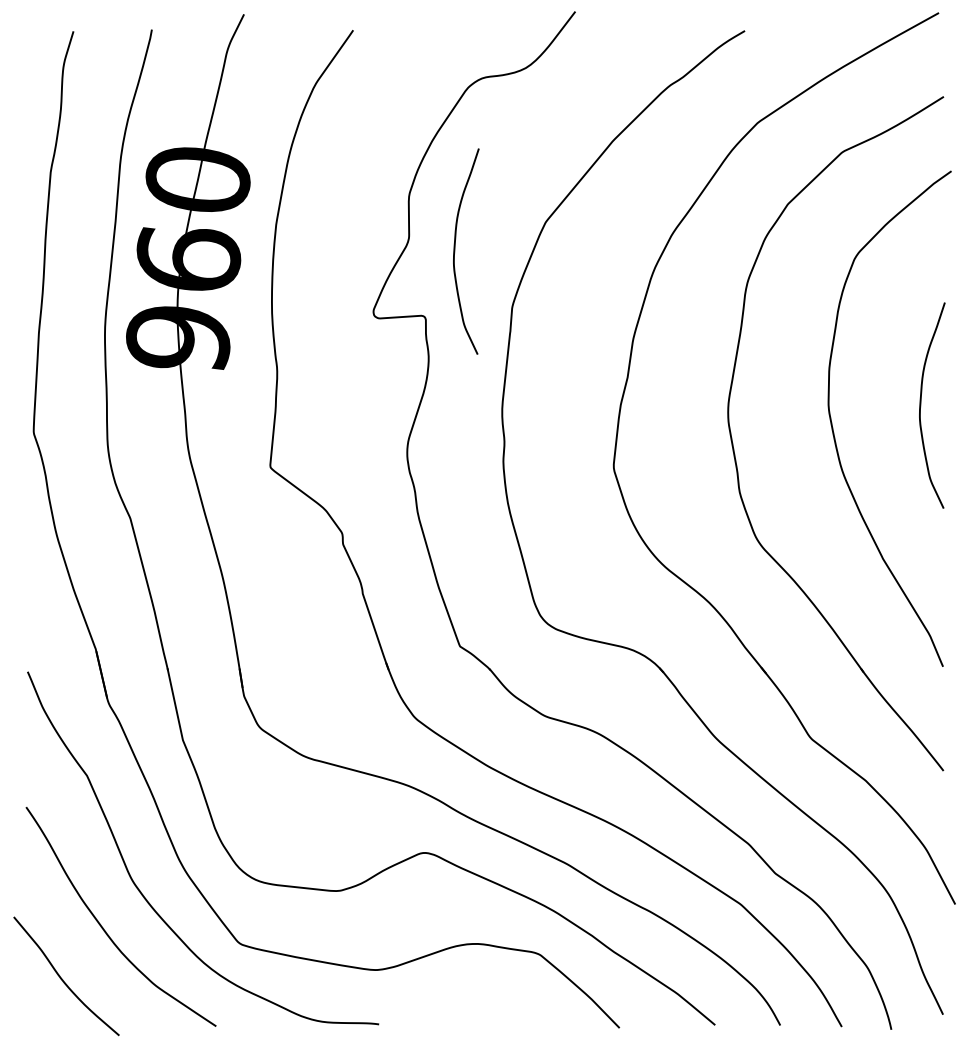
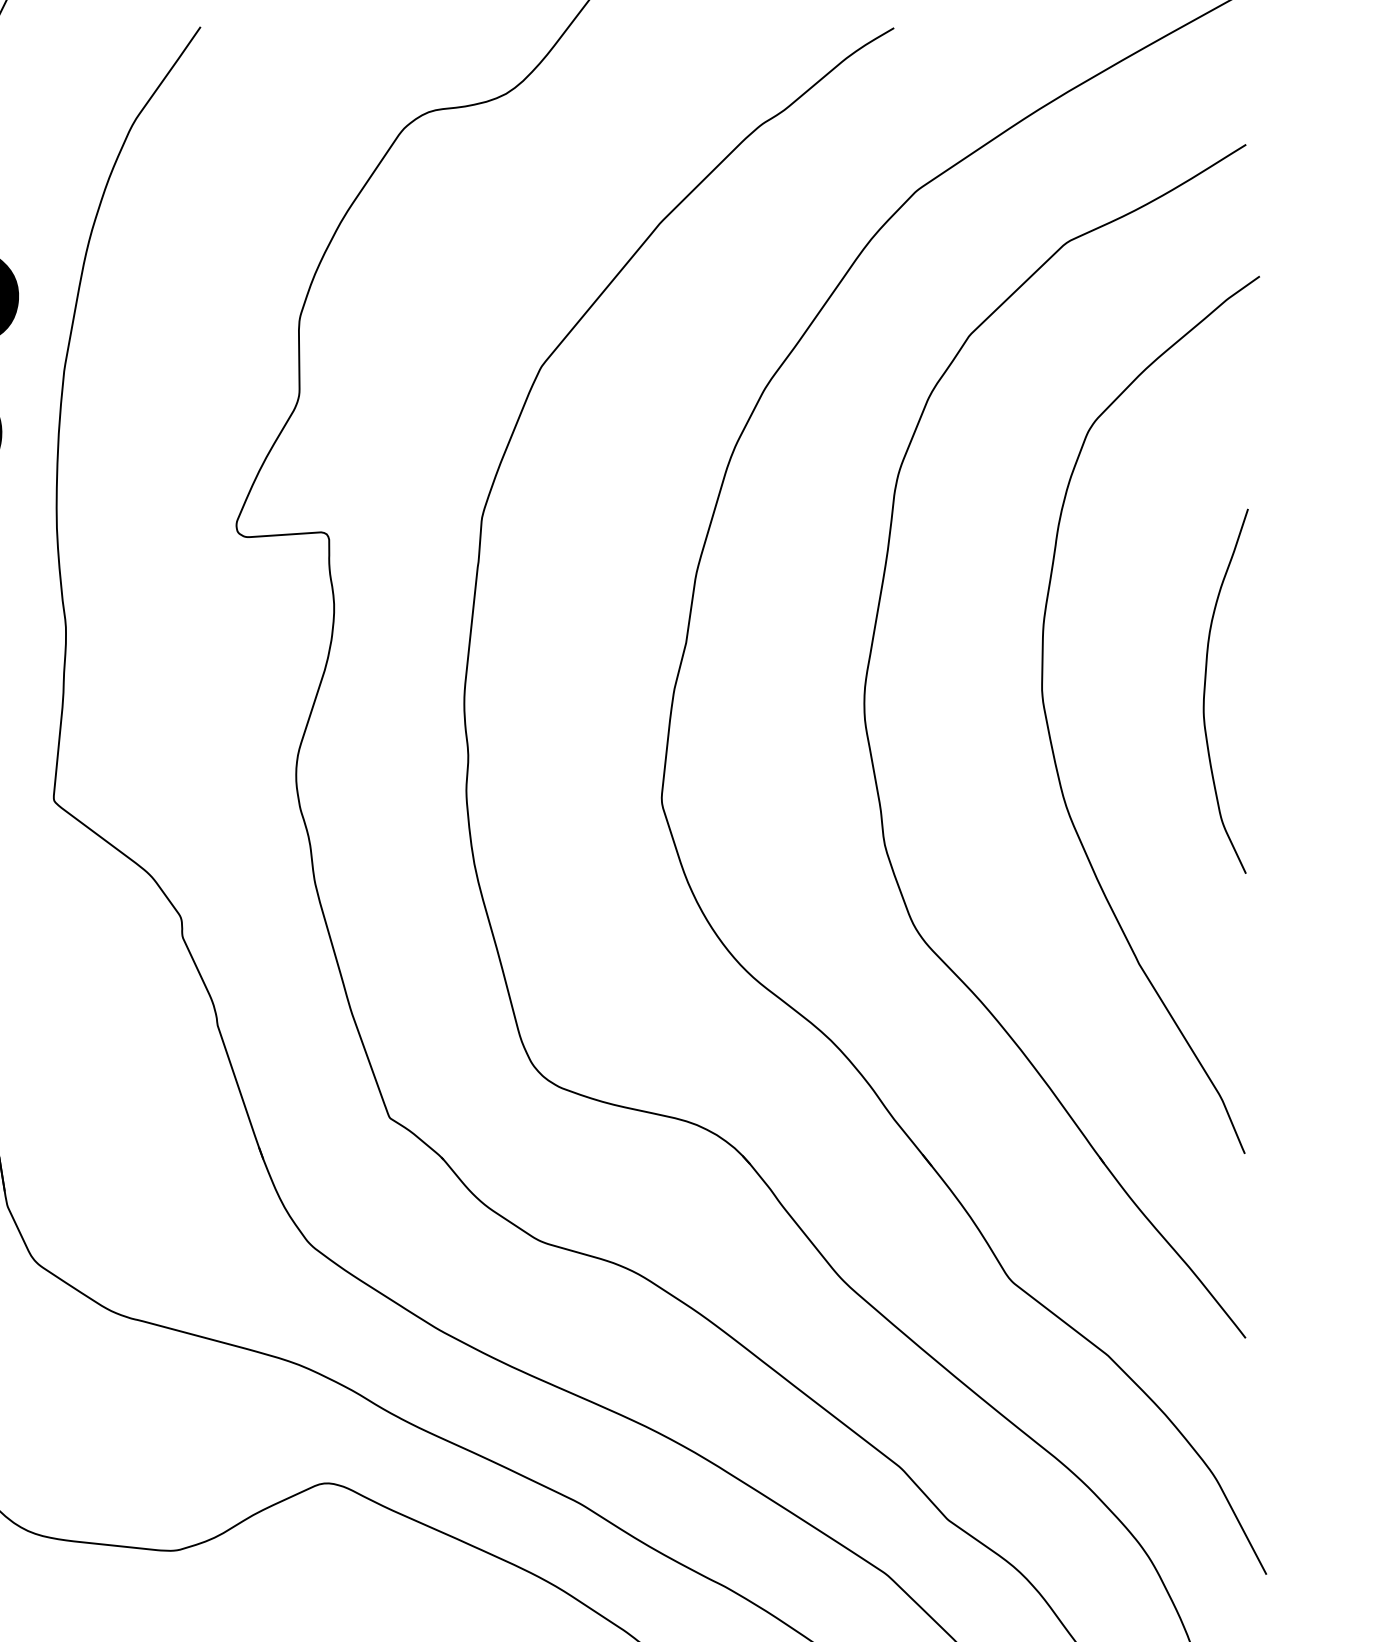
curve: (455, 251) -> (381, 418), removed

